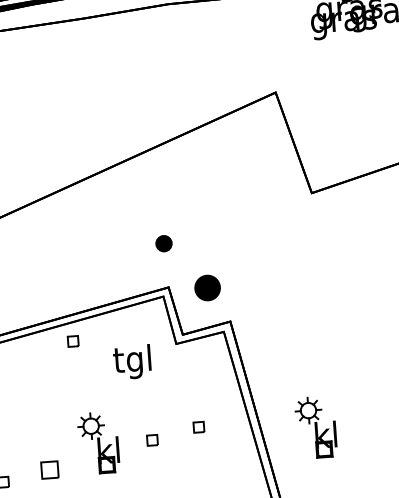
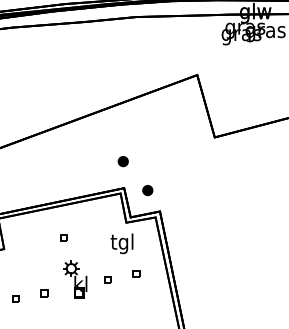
part: (207, 288) -> (147, 190), size x0.62
part: (72, 341) -> (63, 237), moved
text: (131, 361) -> (121, 243), moved
part: (316, 427) -> (207, 279), removed
part: (49, 470) -> (44, 293), size x0.62

